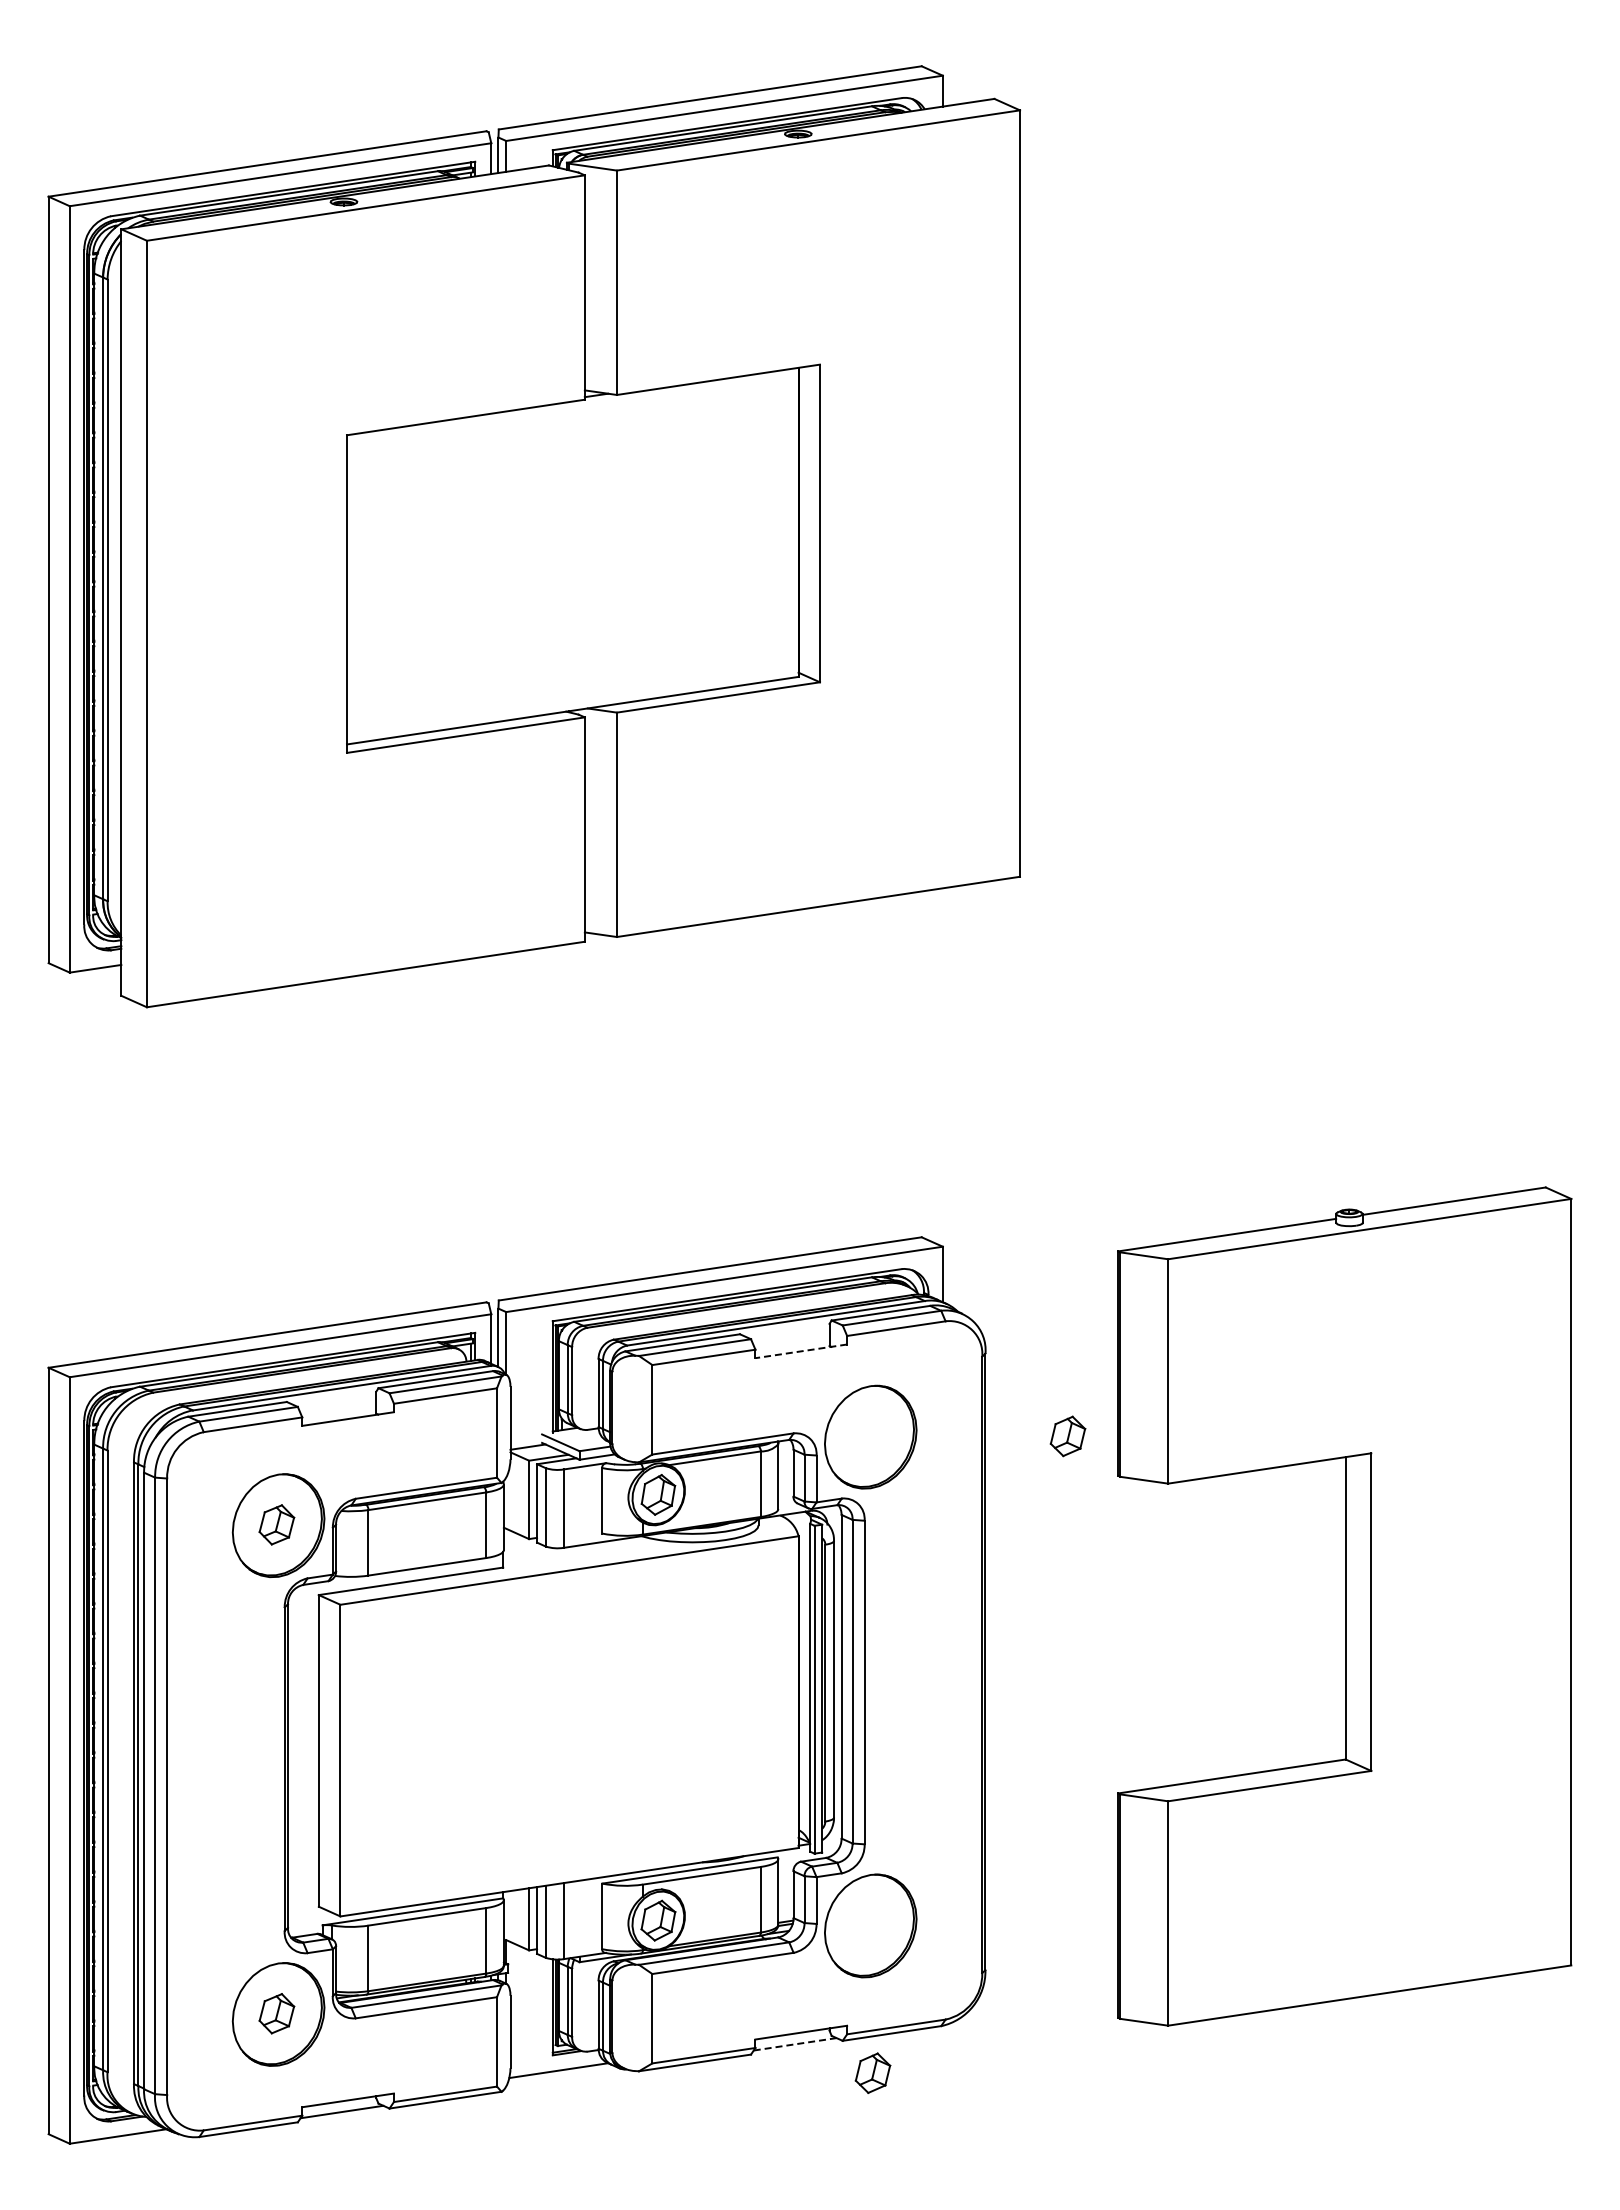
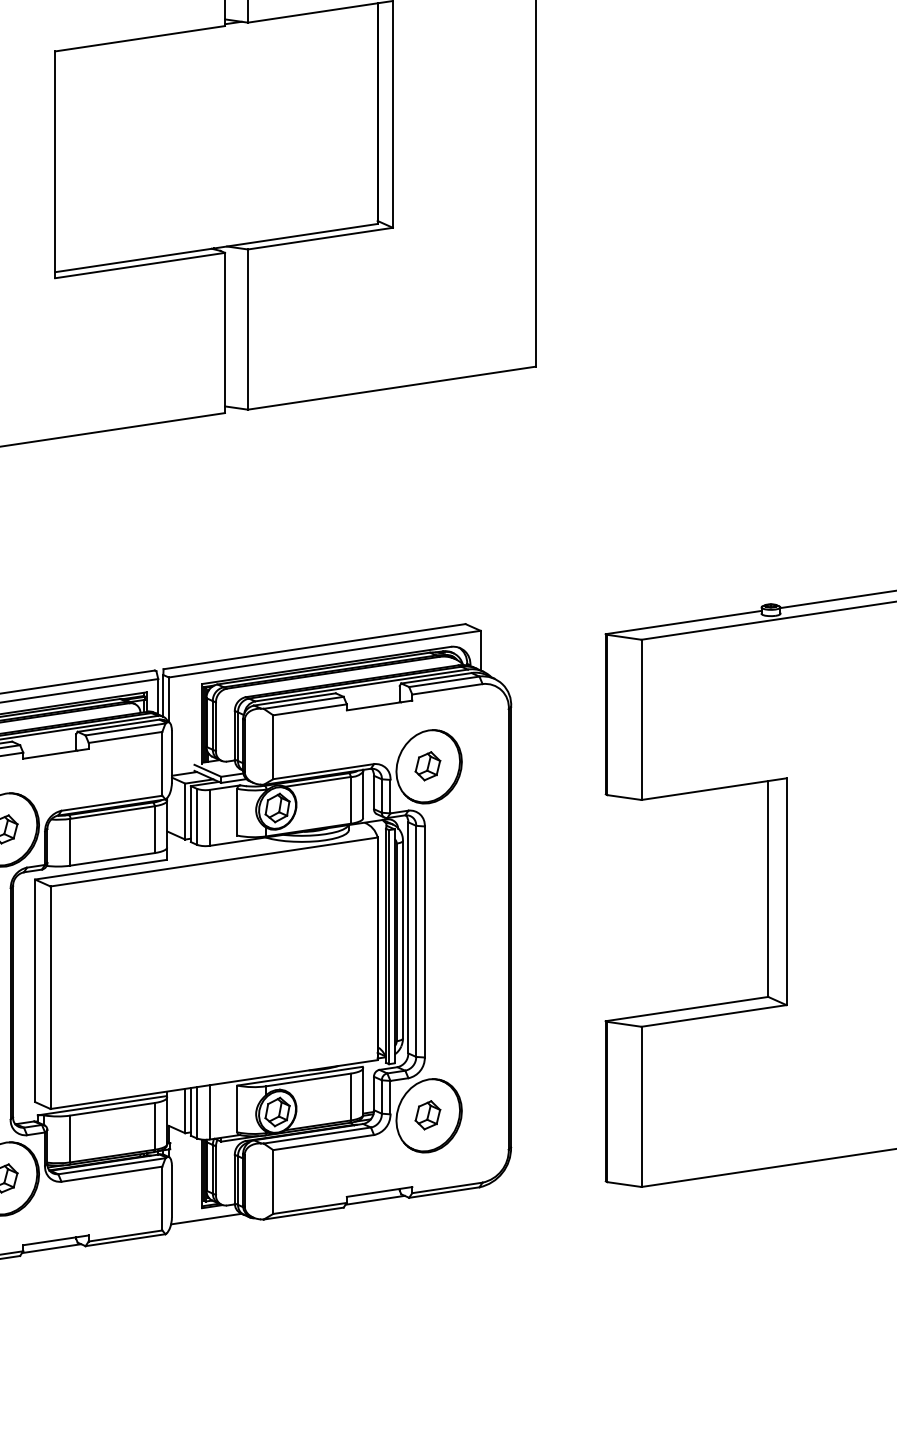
line: (800, 1351) -> (379, 705), dashed -> solid
part: (1067, 1436) -> (427, 766), moved
line: (795, 2044) -> (375, 1200), dashed -> solid
part: (872, 2072) -> (427, 1114), moved

